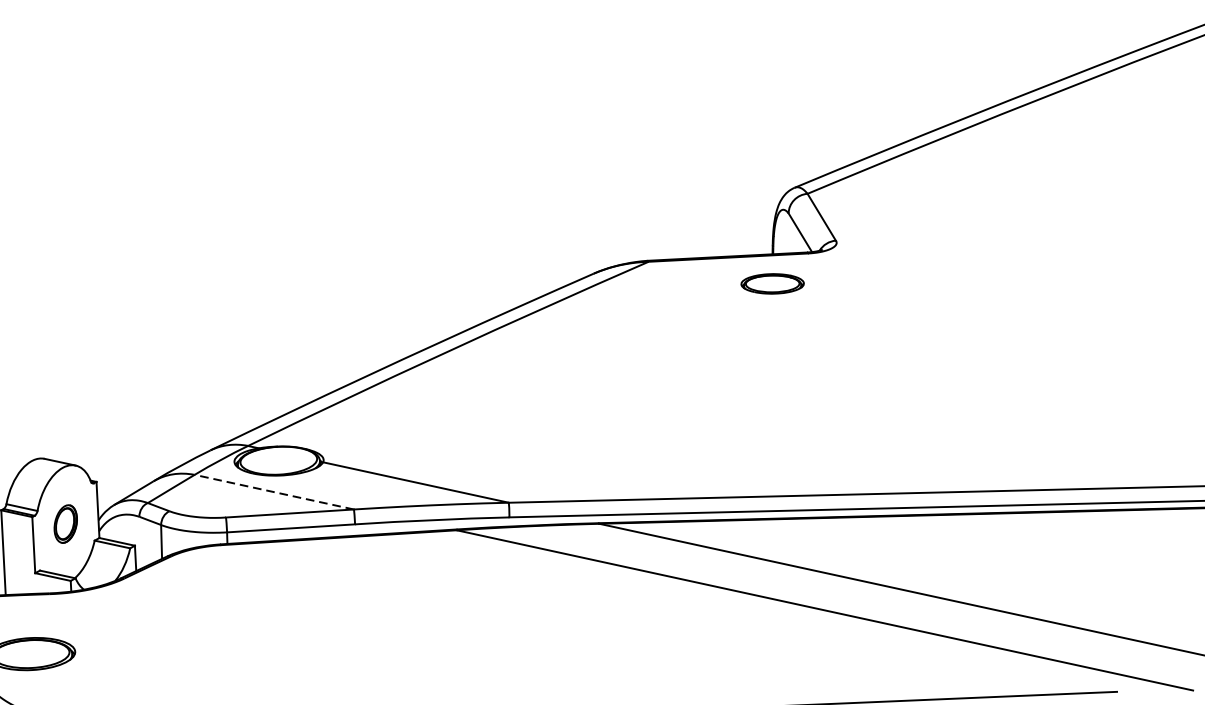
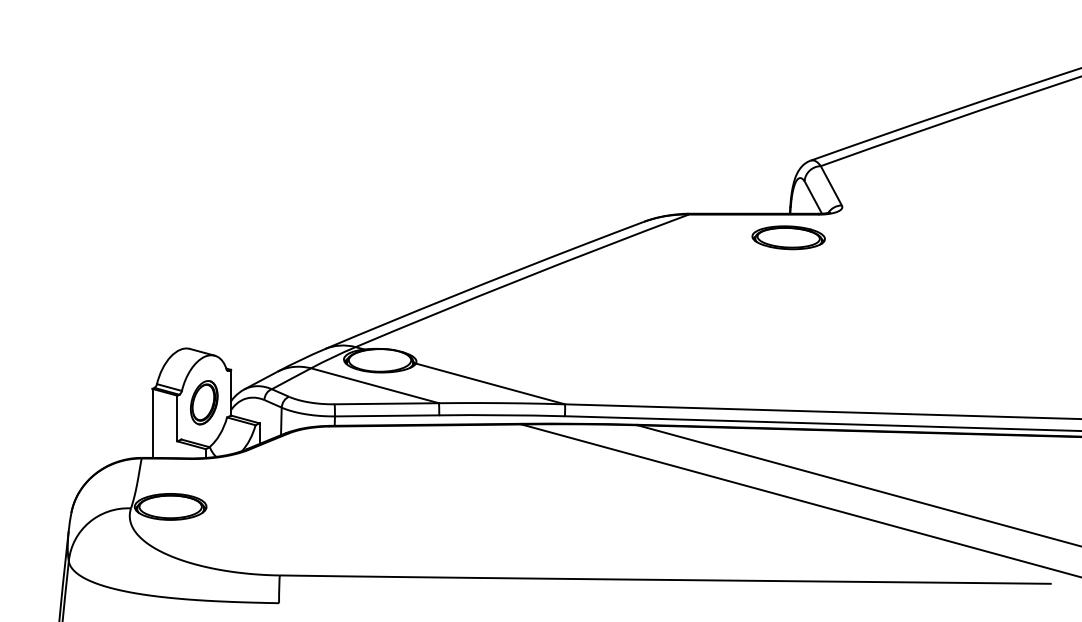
part: (772, 283) -> (788, 237), size x1.43
line: (273, 491) -> (374, 385), dashed -> solid
part: (65, 523) -> (204, 402), size x1.43

